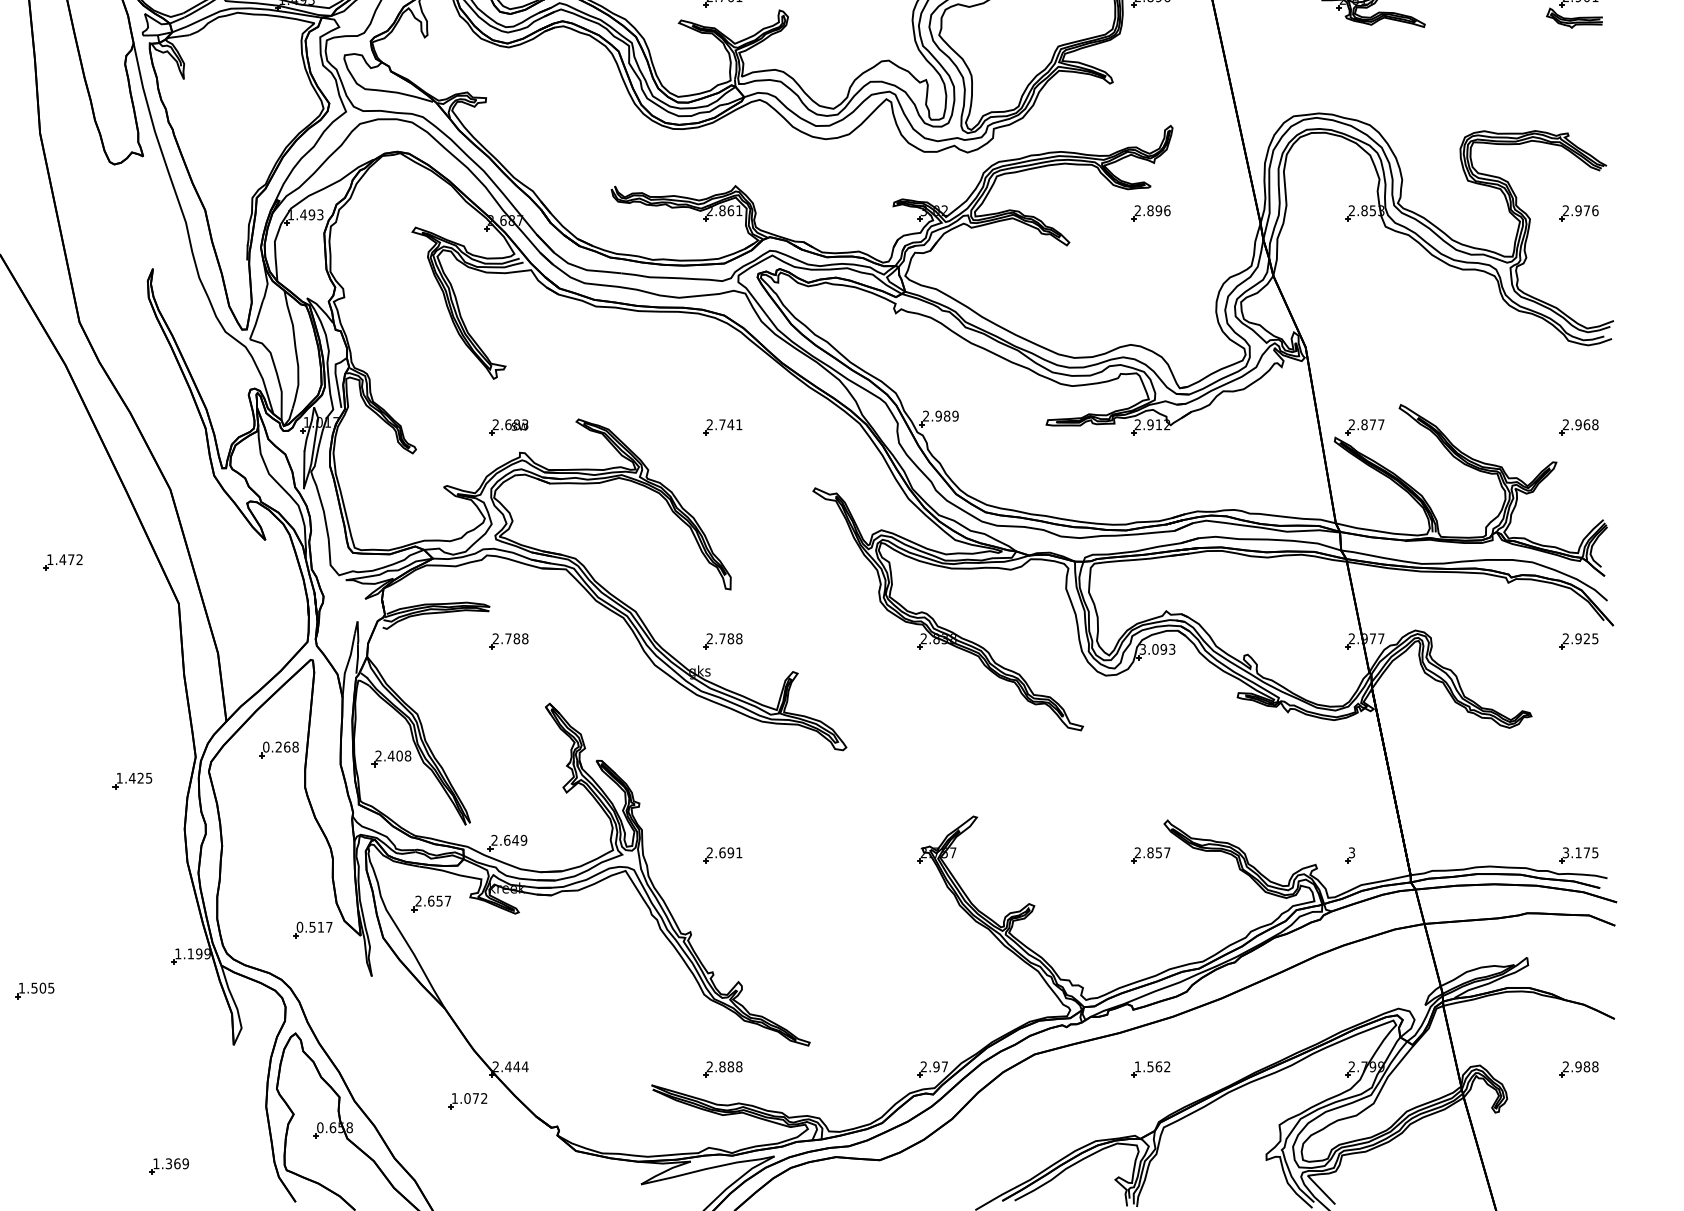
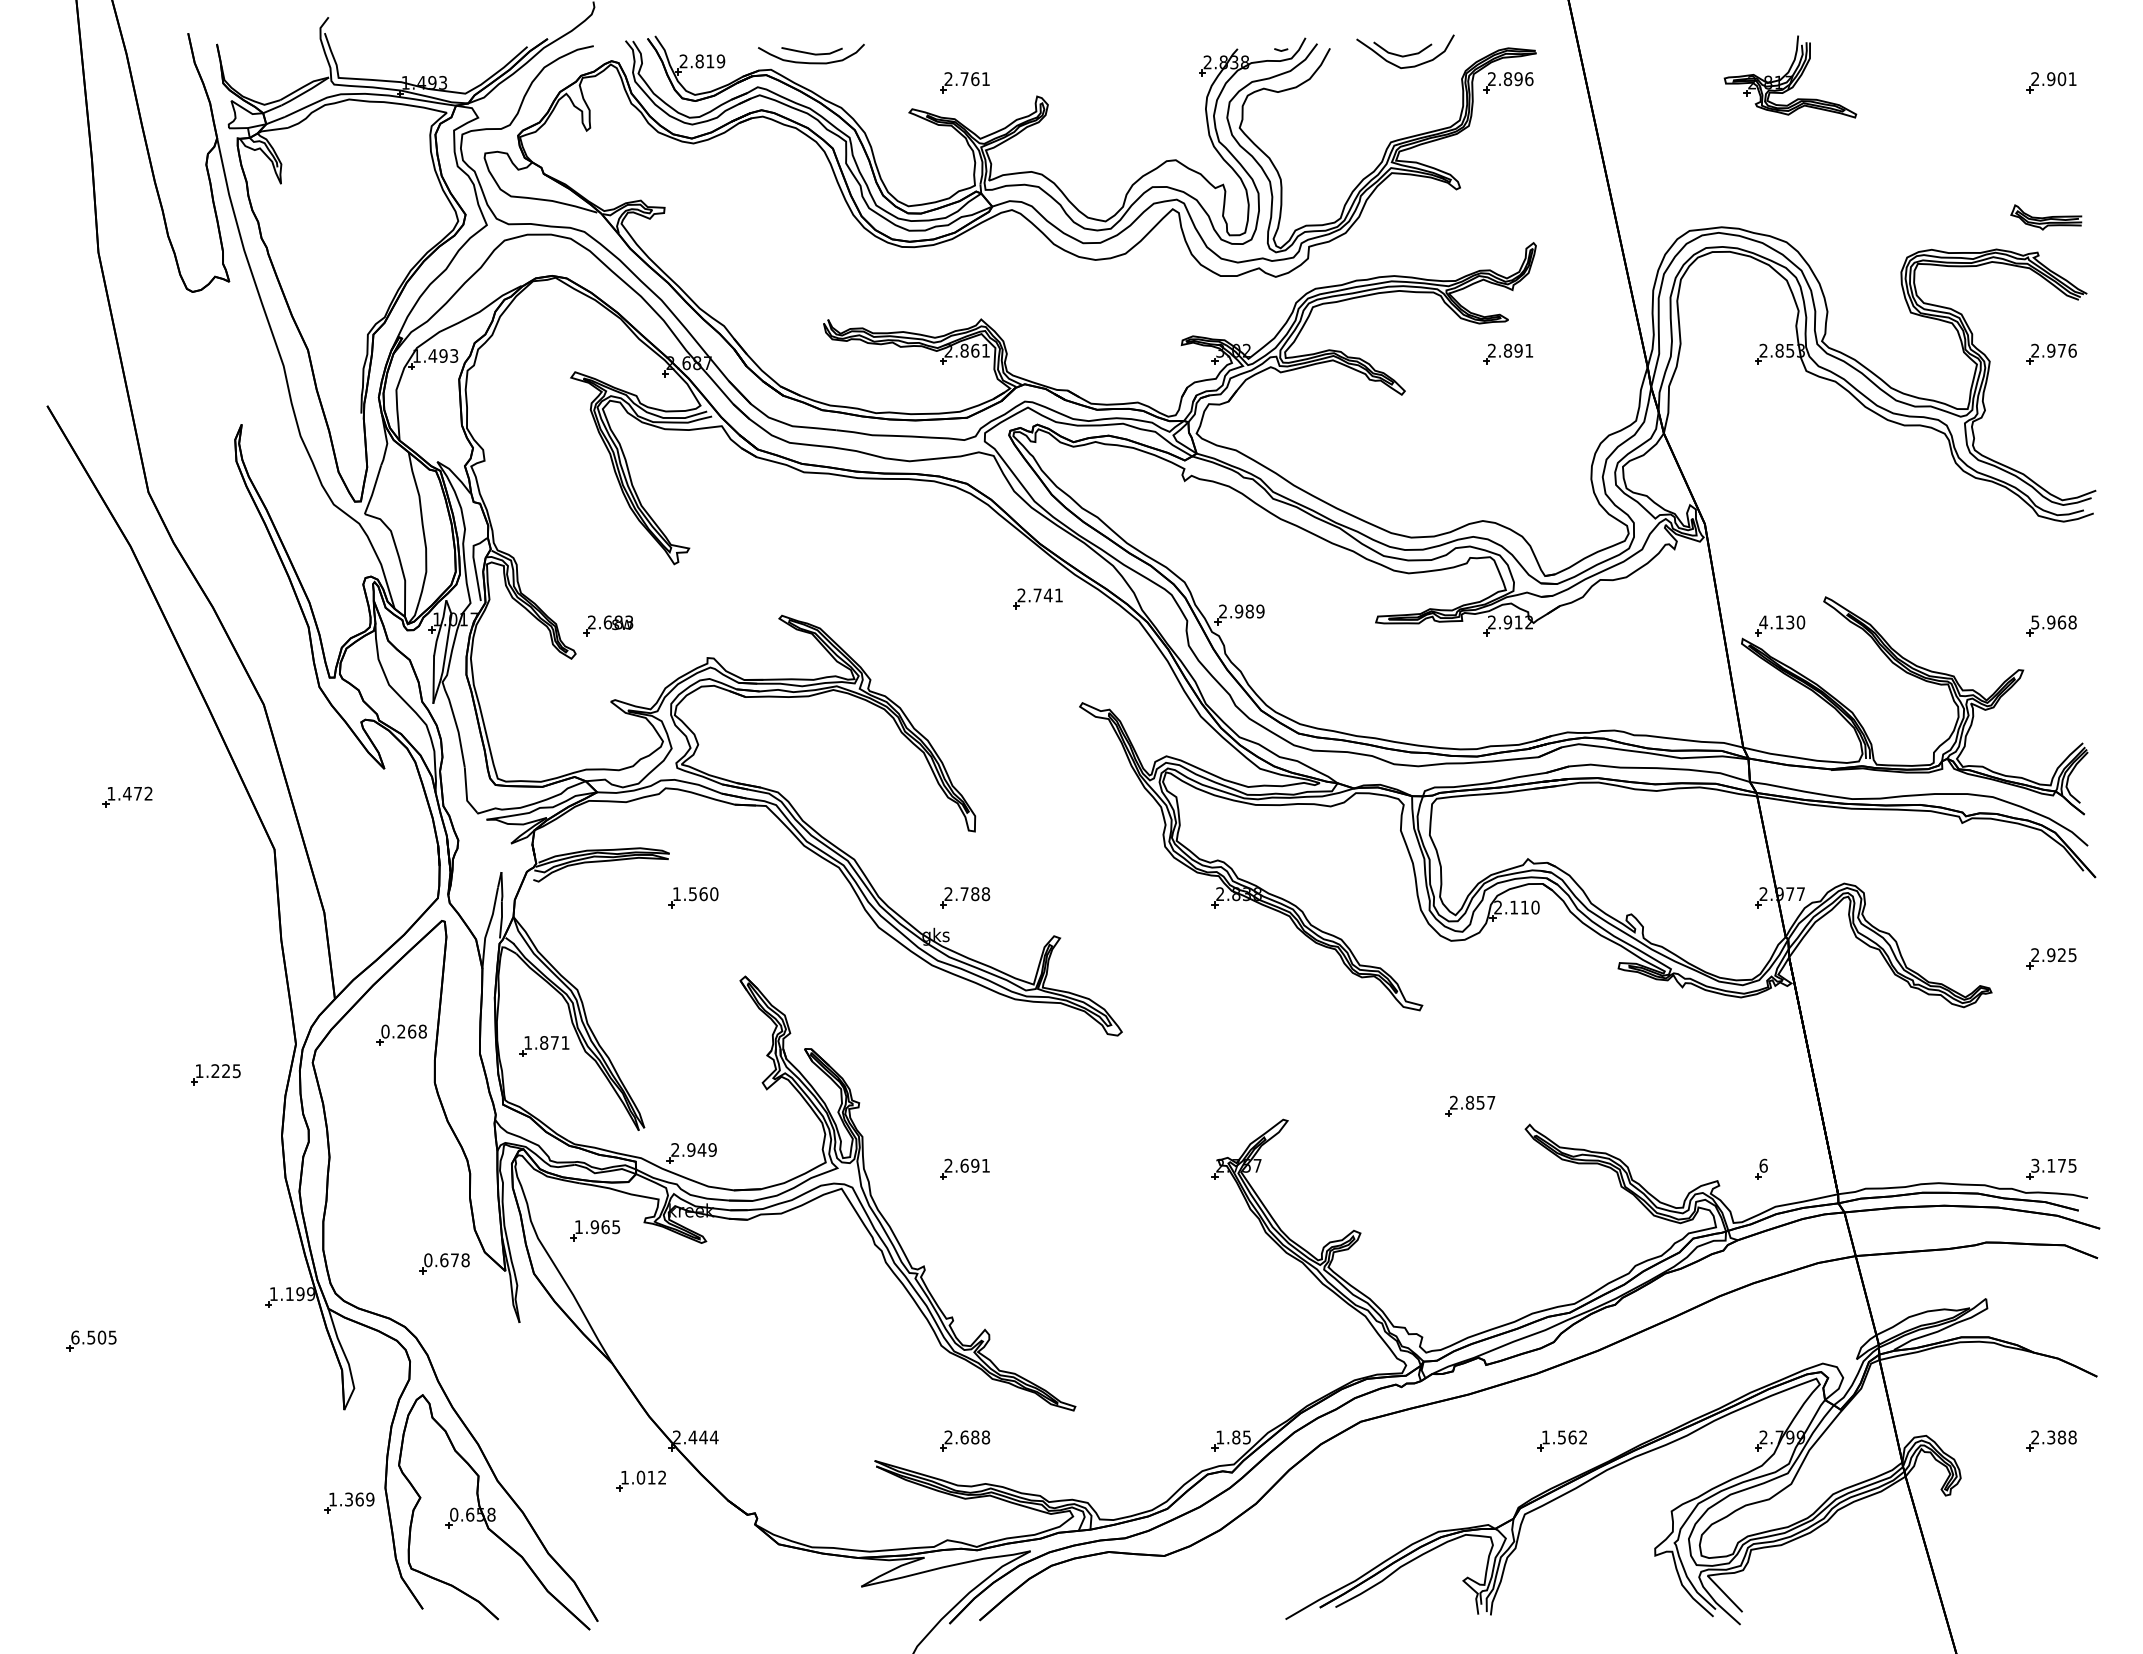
part: (1574, 18) -> (2046, 217), moved
text: (1167, 210) -> (1529, 350), 2.896 -> 2.891
text: (1366, 424) -> (1782, 622), 2.877 -> 4.130
text: (1566, 424) -> (2035, 622), 2.968 -> 5.968
part: (508, 427) -> (608, 625), moved
part: (722, 427) -> (1037, 598), moved
text: (510, 639) -> (695, 894), 2.788 -> 1.560
part: (1578, 641) -> (2051, 958), moved
text: (1157, 649) -> (1516, 907), 3.093 -> 2.110
text: (393, 755) -> (546, 1042), 2.408 -> 1.871
text: (132, 777) -> (215, 1070), 1.425 -> 1.225
text: (507, 839) -> (691, 1149), 2.649 -> 2.949
text: (1351, 852) -> (1763, 1165), 3 -> 6
part: (1150, 854) -> (1470, 1105), moved
text: (433, 901) -> (597, 1227), 2.657 -> 1.965
text: (320, 927) -> (454, 1260), 0.517 -> 0.678
text: (22, 988) -> (75, 1337), 1.505 -> 6.505
text: (722, 1066) -> (964, 1437), 2.888 -> 2.688
text: (934, 1066) -> (1233, 1437), 2.97 -> 1.85
text: (1578, 1066) -> (2051, 1437), 2.988 -> 2.388
part: (1150, 1069) -> (1561, 1440), moved
text: (475, 1098) -> (651, 1477), 1.072 -> 1.012
part: (169, 1166) -> (349, 1502), moved

